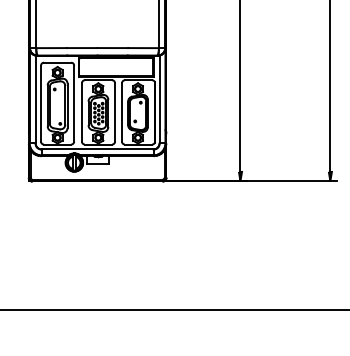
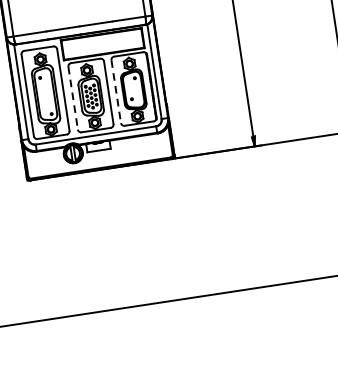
line: (81, 112) -> (72, 98), solid -> dashed
line: (122, 112) -> (116, 91), solid -> dashed

